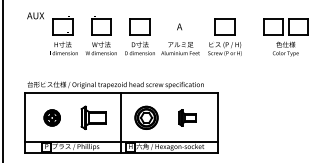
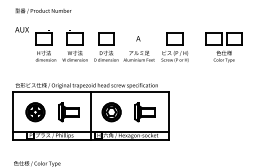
part: (52, 118) -> (35, 112), size x1.43
part: (187, 118) -> (144, 112), size x1.43

